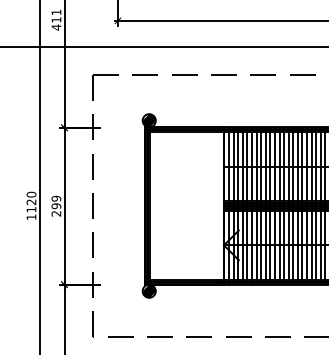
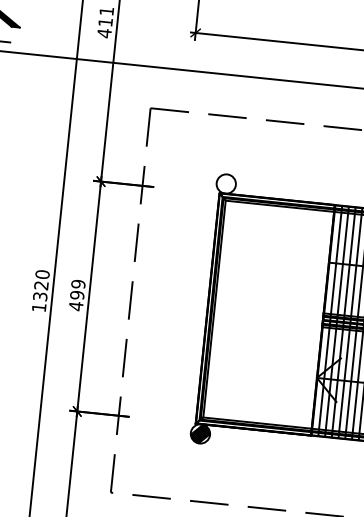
hatch: (148, 120) -> (225, 183), removed
text: (31, 209) -> (40, 296), 1120 -> 1320
text: (56, 213) -> (76, 305), 299 -> 499

